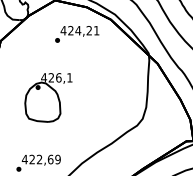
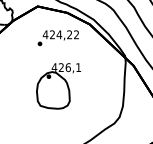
text: (96, 30) -> (76, 34), 424,21 -> 424,22
part: (48, 97) -> (58, 85), moved

